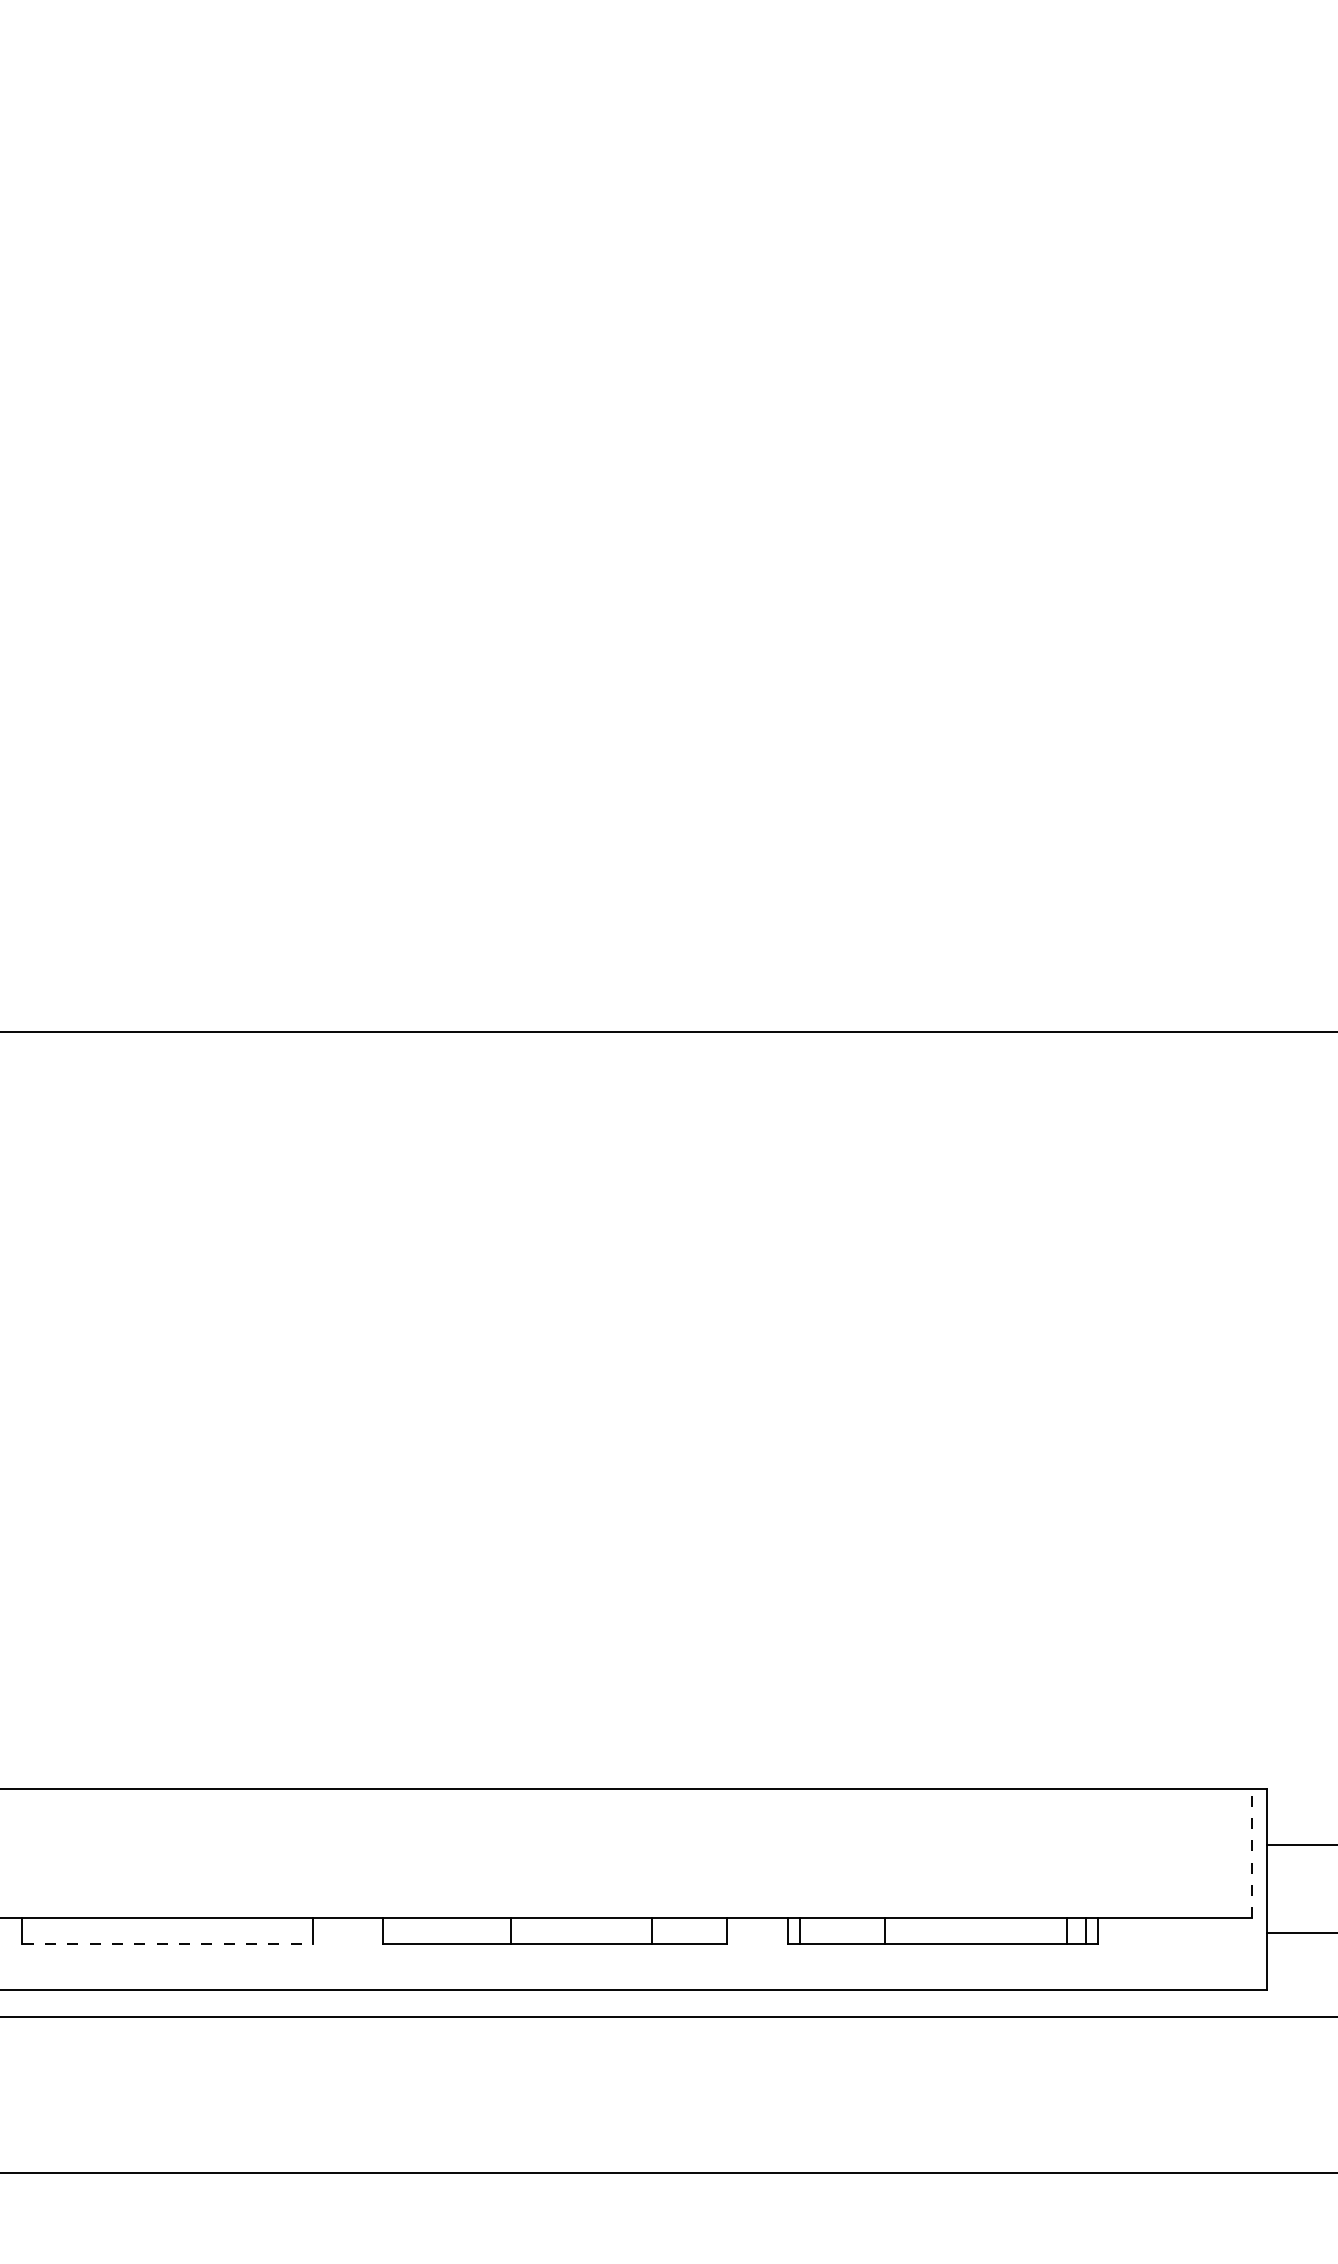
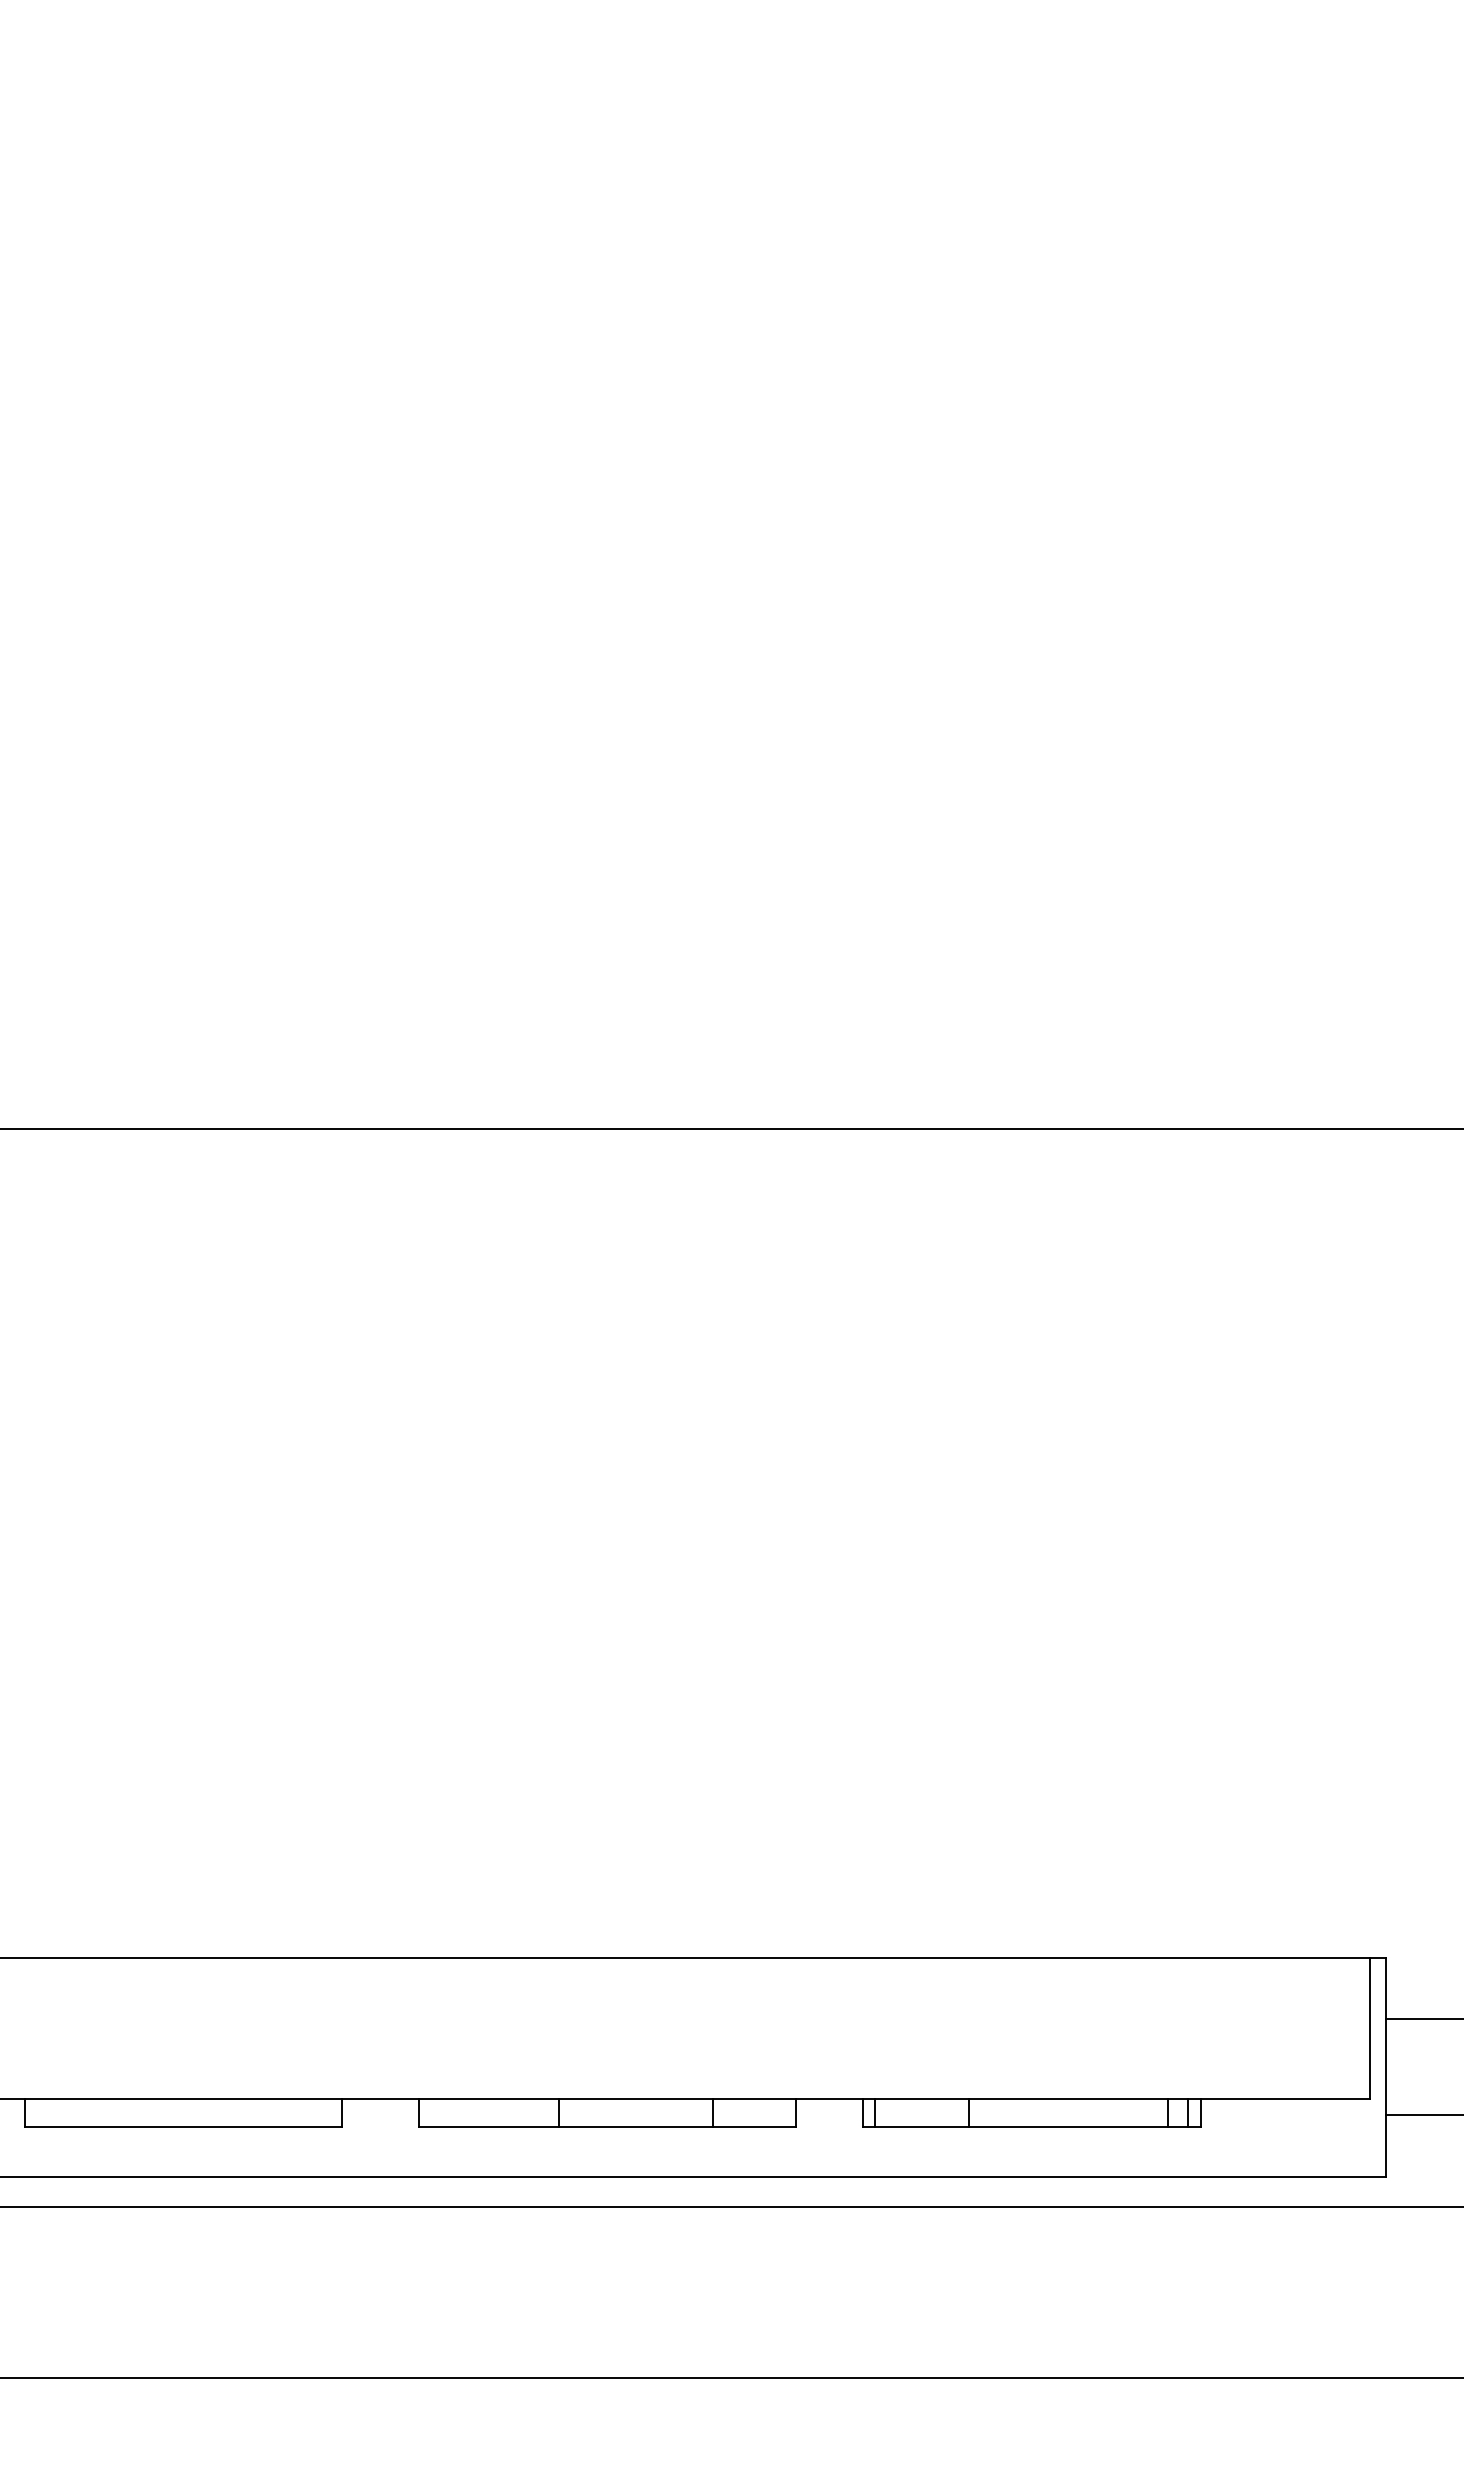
line: (1252, 1853) -> (1370, 2028), dashed -> solid
line: (167, 1944) -> (183, 2127), dashed -> solid

